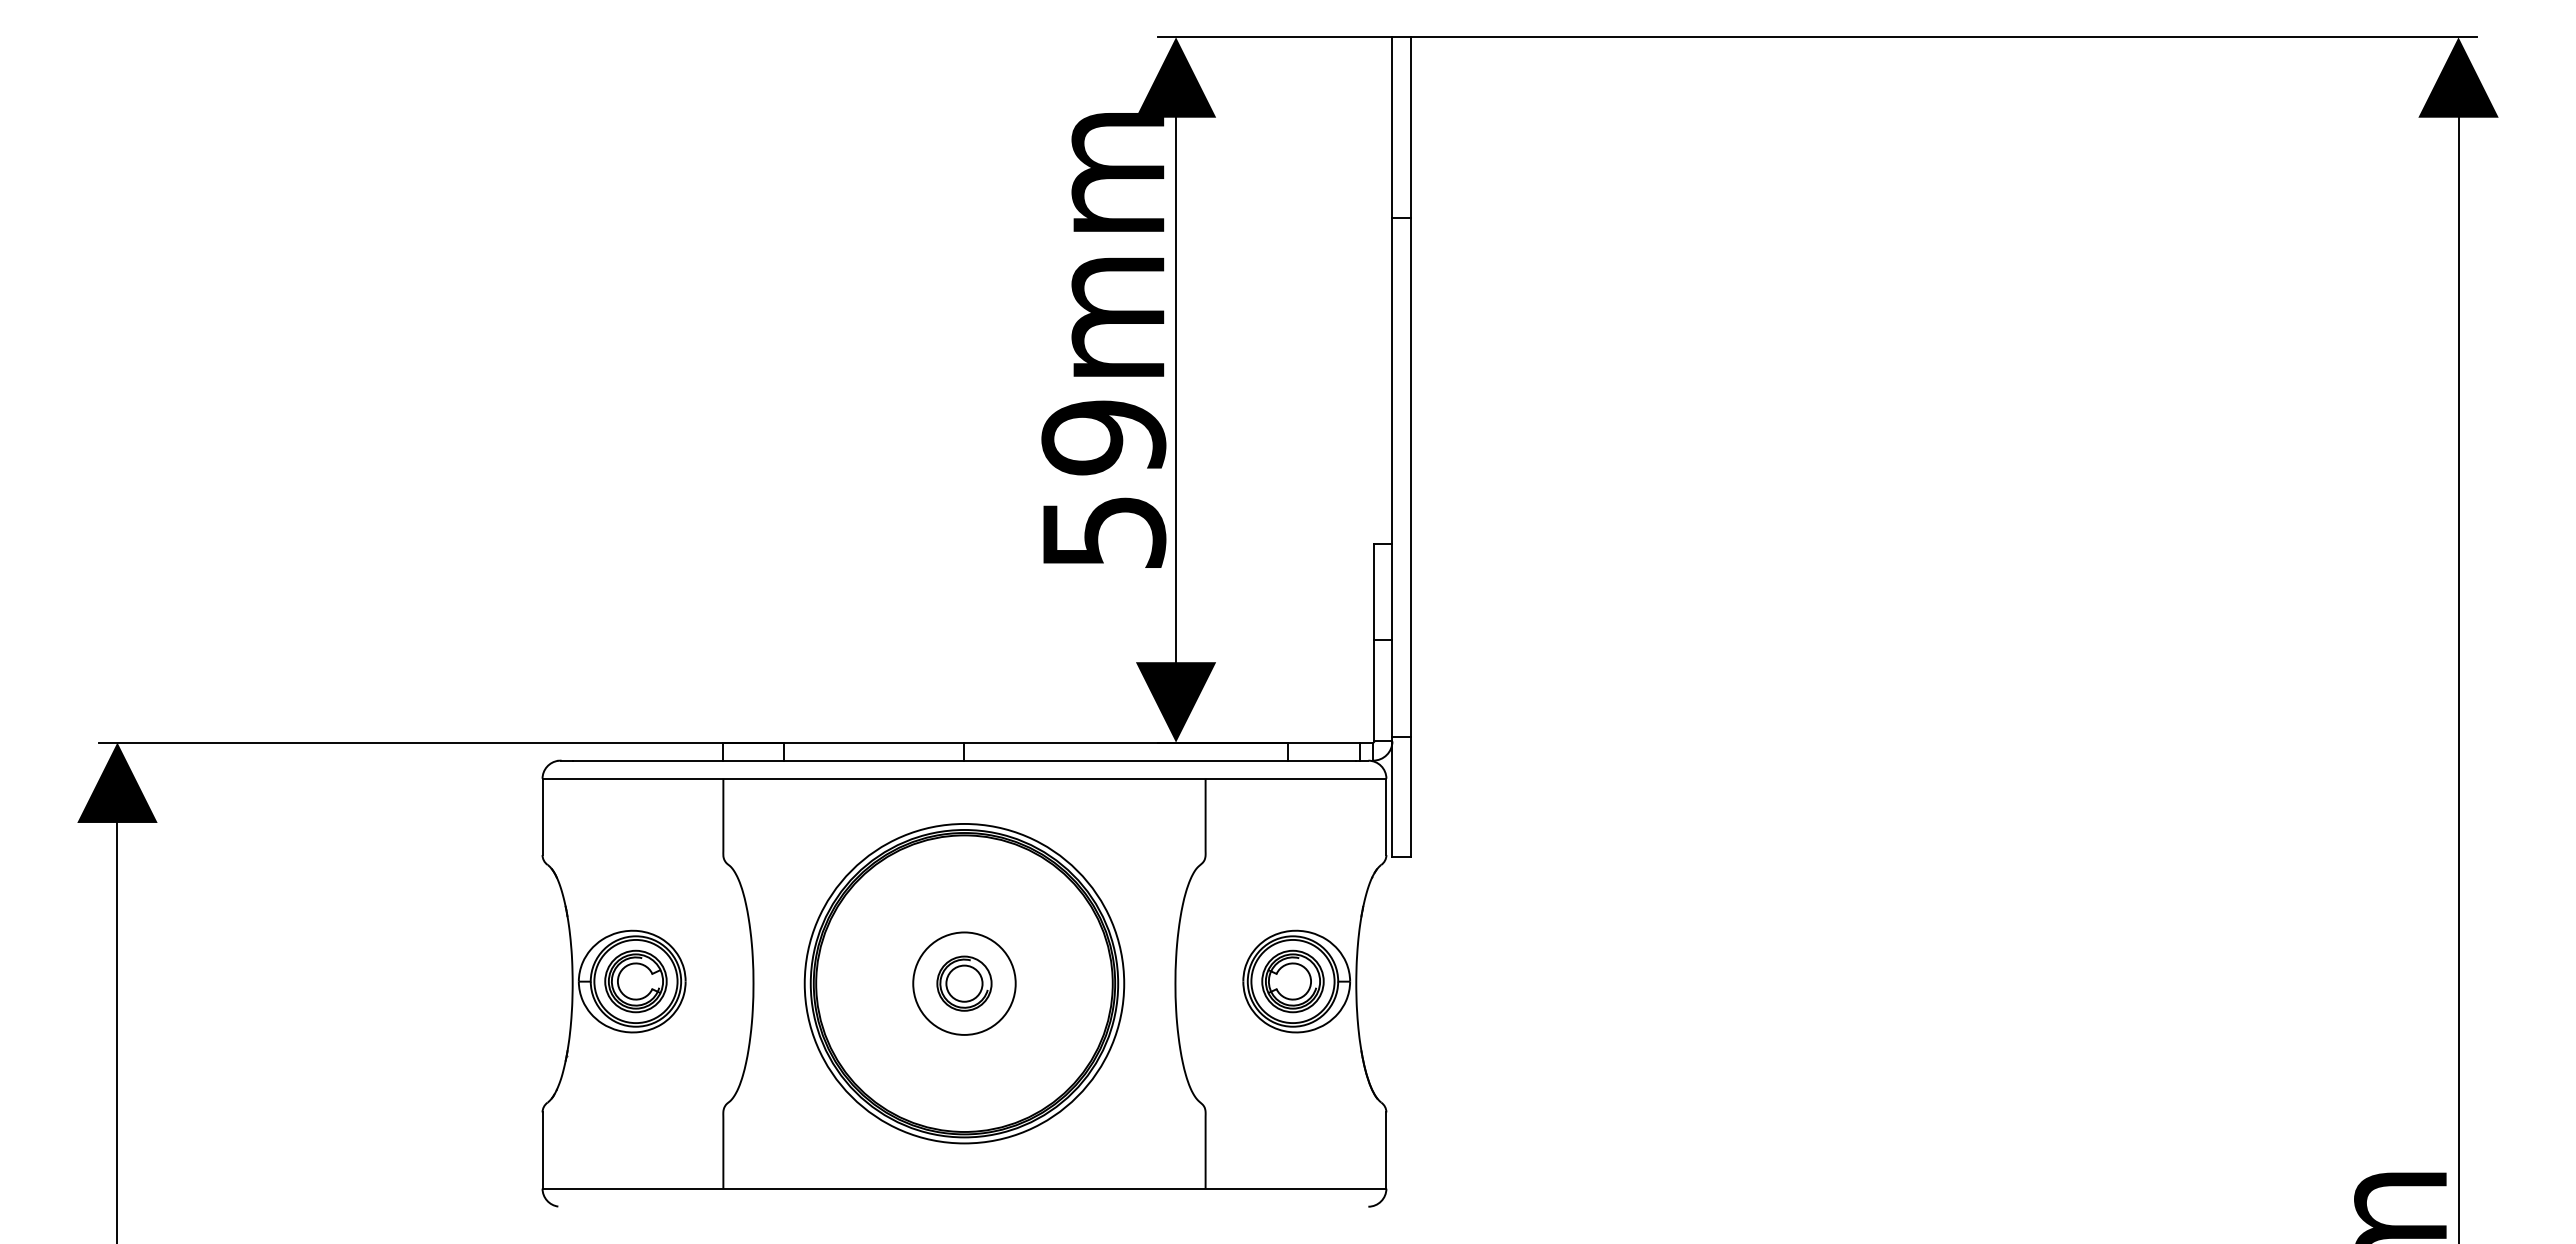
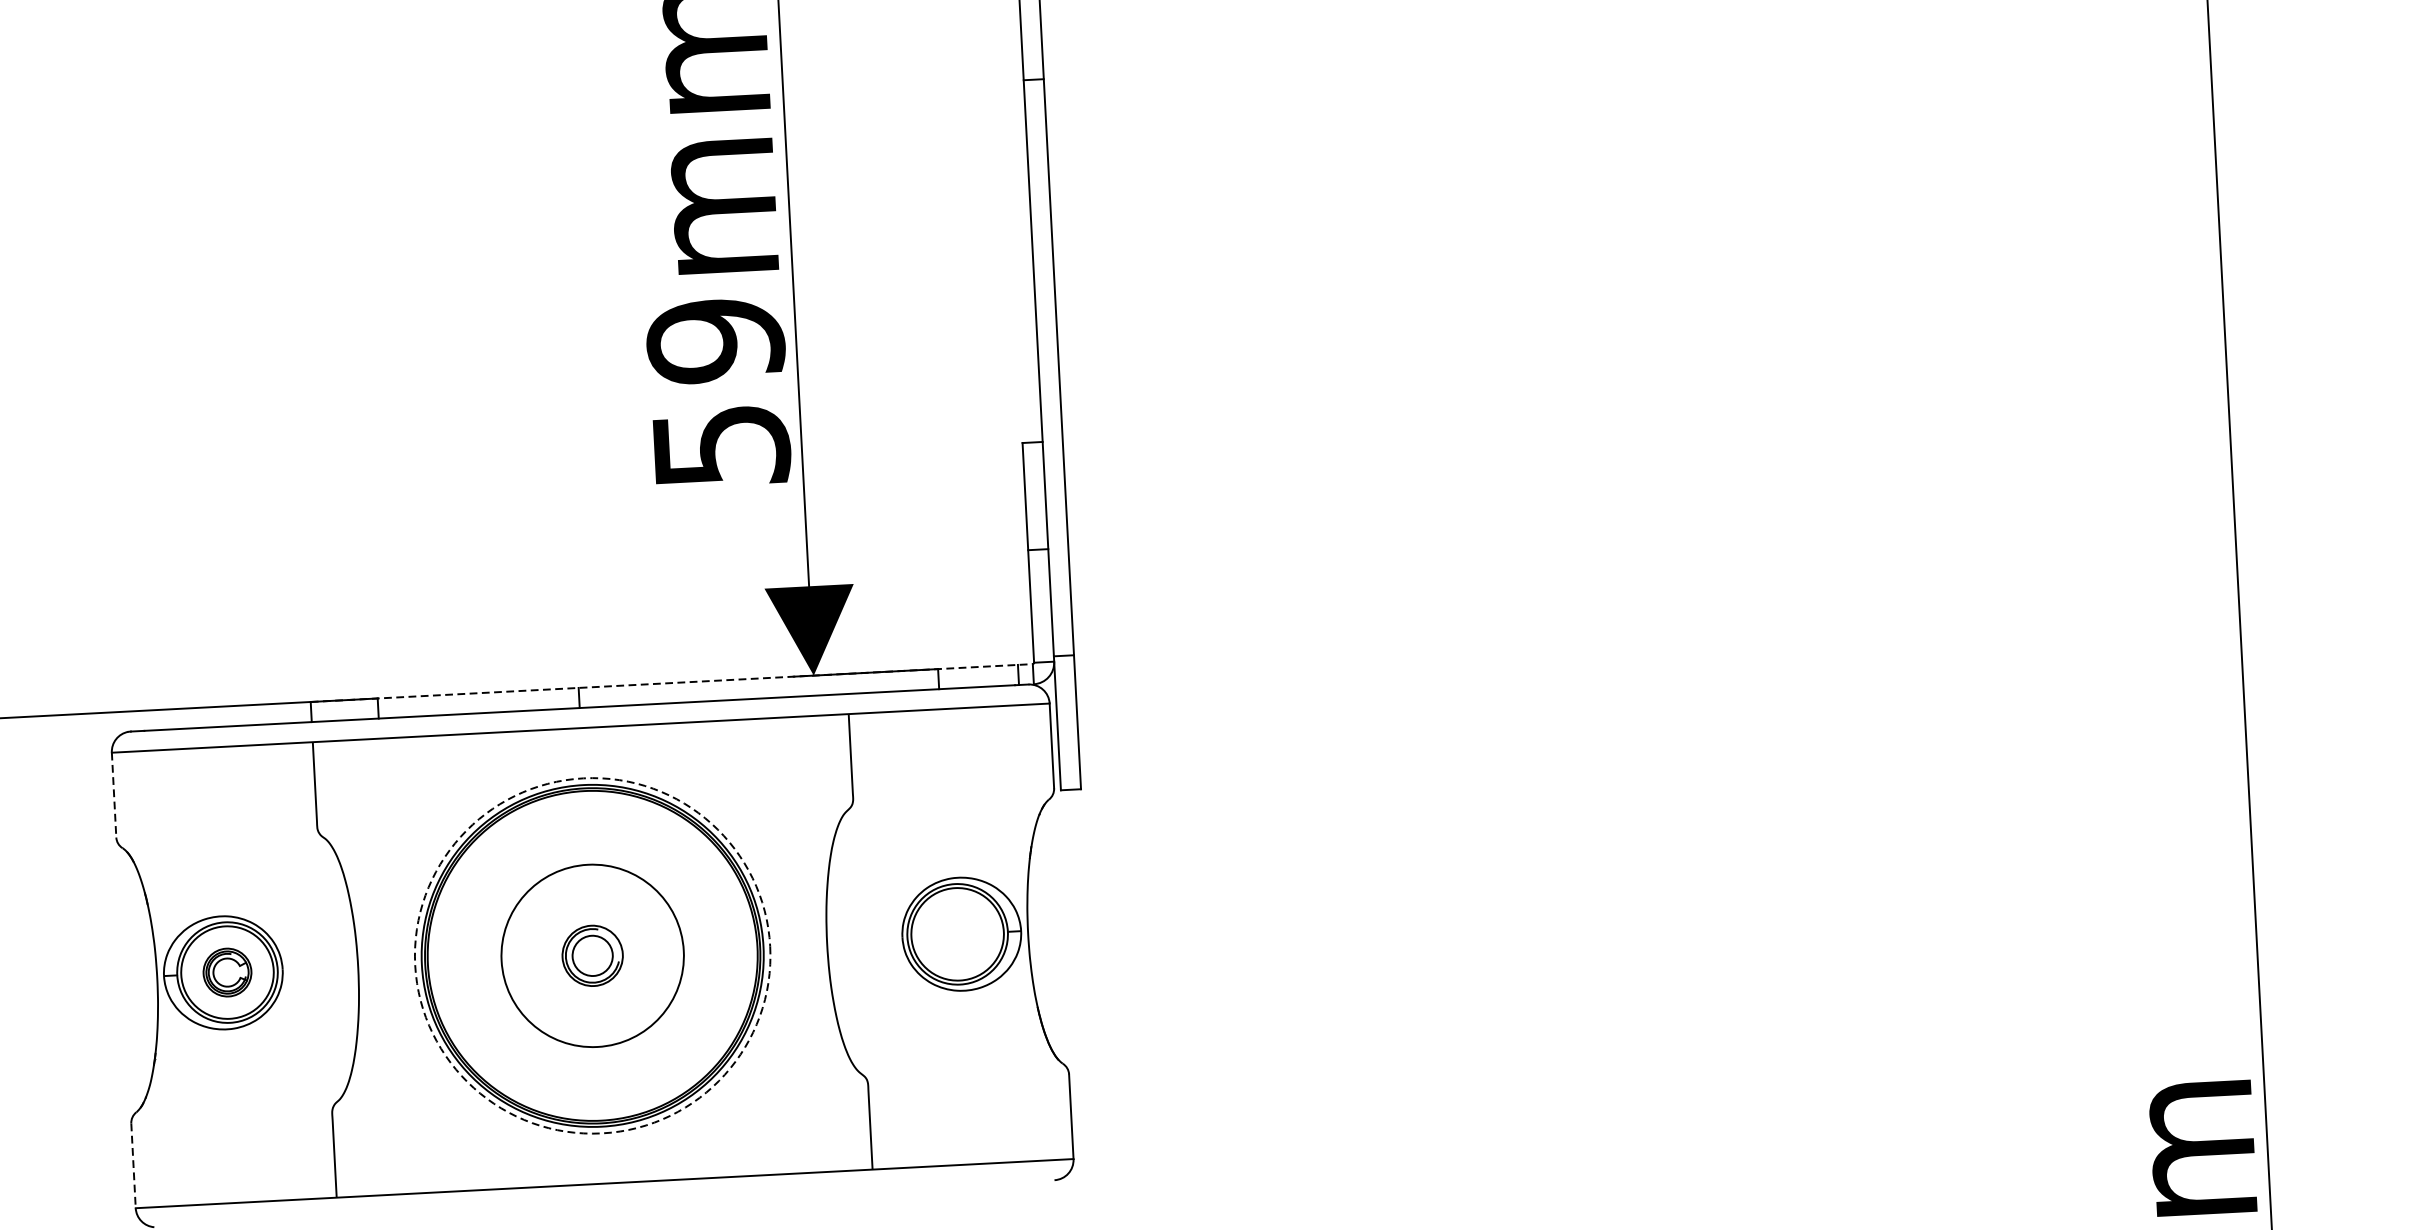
line: (1048, 742) -> (672, 682), solid -> dashed
line: (542, 817) -> (114, 795), solid -> dashed
part: (635, 981) -> (226, 972), size x0.7
part: (1292, 981) -> (957, 934), removed
circle: (964, 983) -> (592, 955), size x1.6
circle: (964, 983) -> (592, 955), solid -> dashed
line: (542, 1151) -> (133, 1166), solid -> dashed

